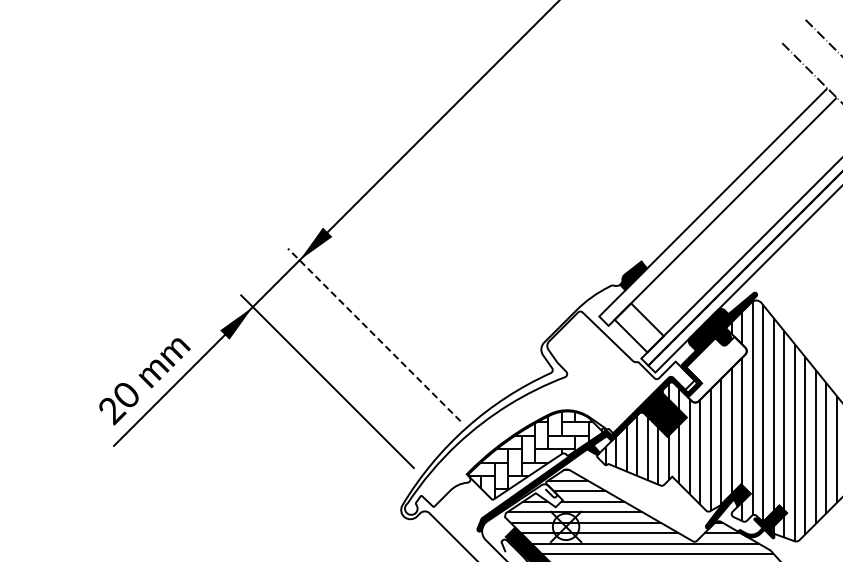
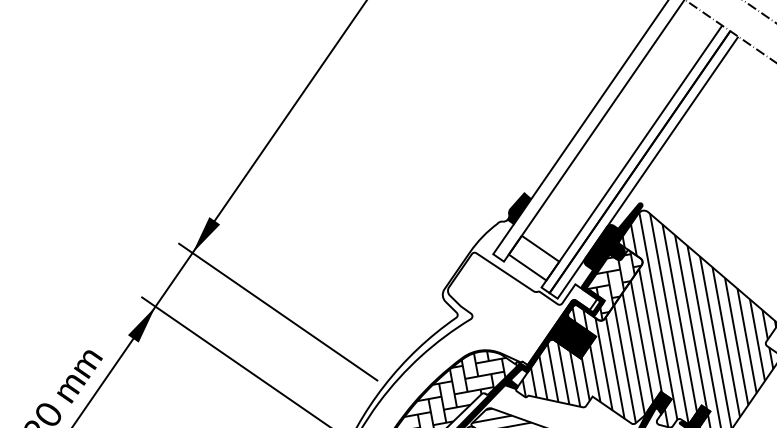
line: (373, 334) -> (277, 311), dashed -> solid
hatch: (715, 370) -> (615, 285), added

